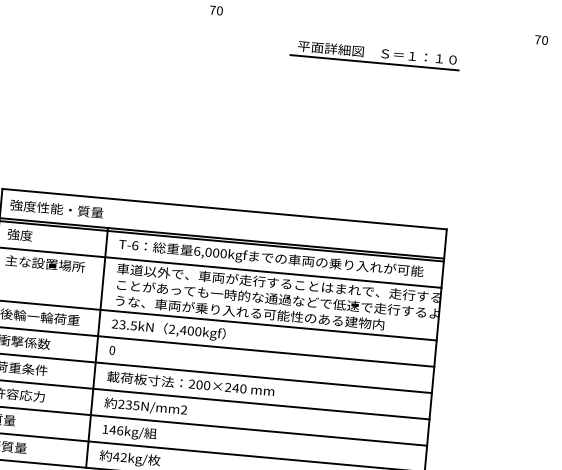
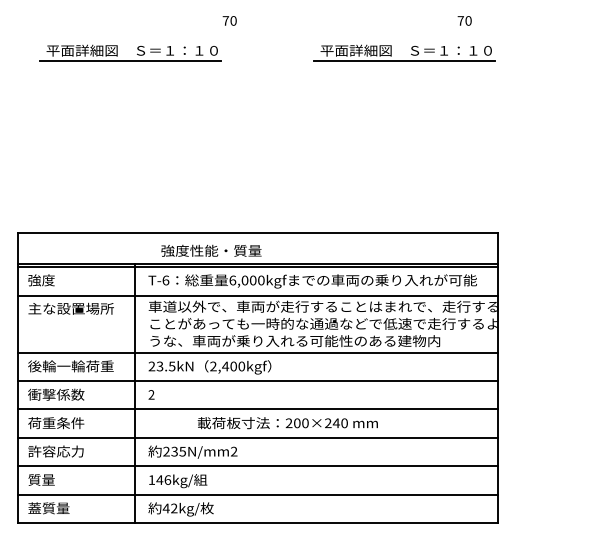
part: (128, 32) -> (137, 53), added
text: (541, 39) -> (464, 20), moved
text: (56, 208) -> (211, 250), moved
text: (112, 350) -> (151, 394), 0 -> 2
text: (190, 384) -> (287, 423), moved

